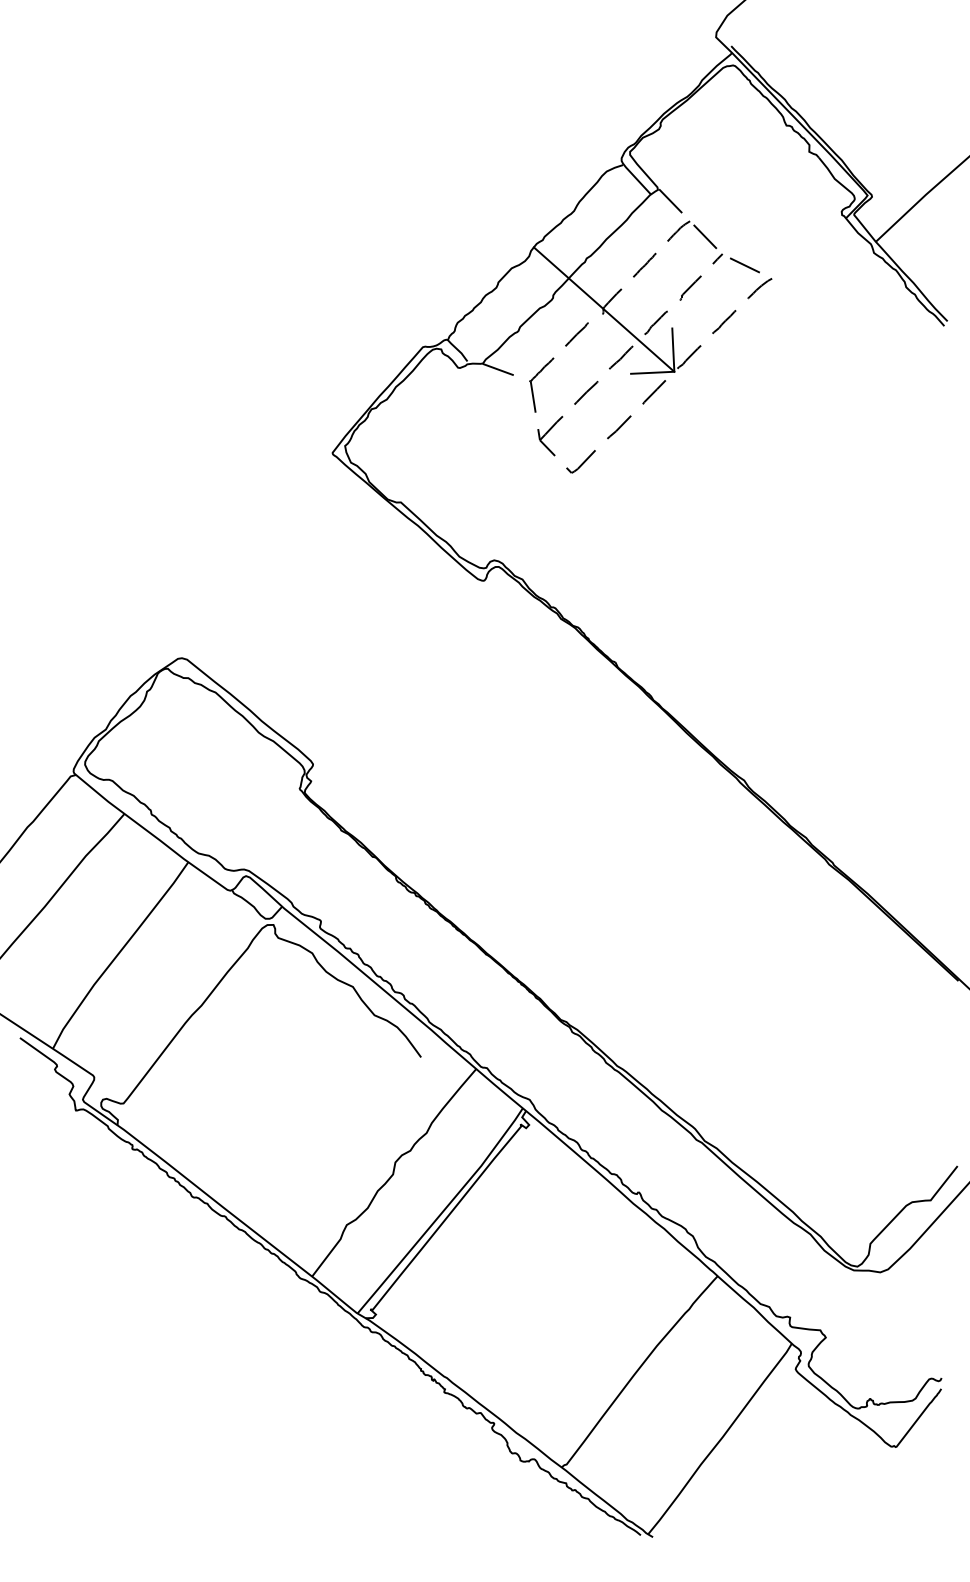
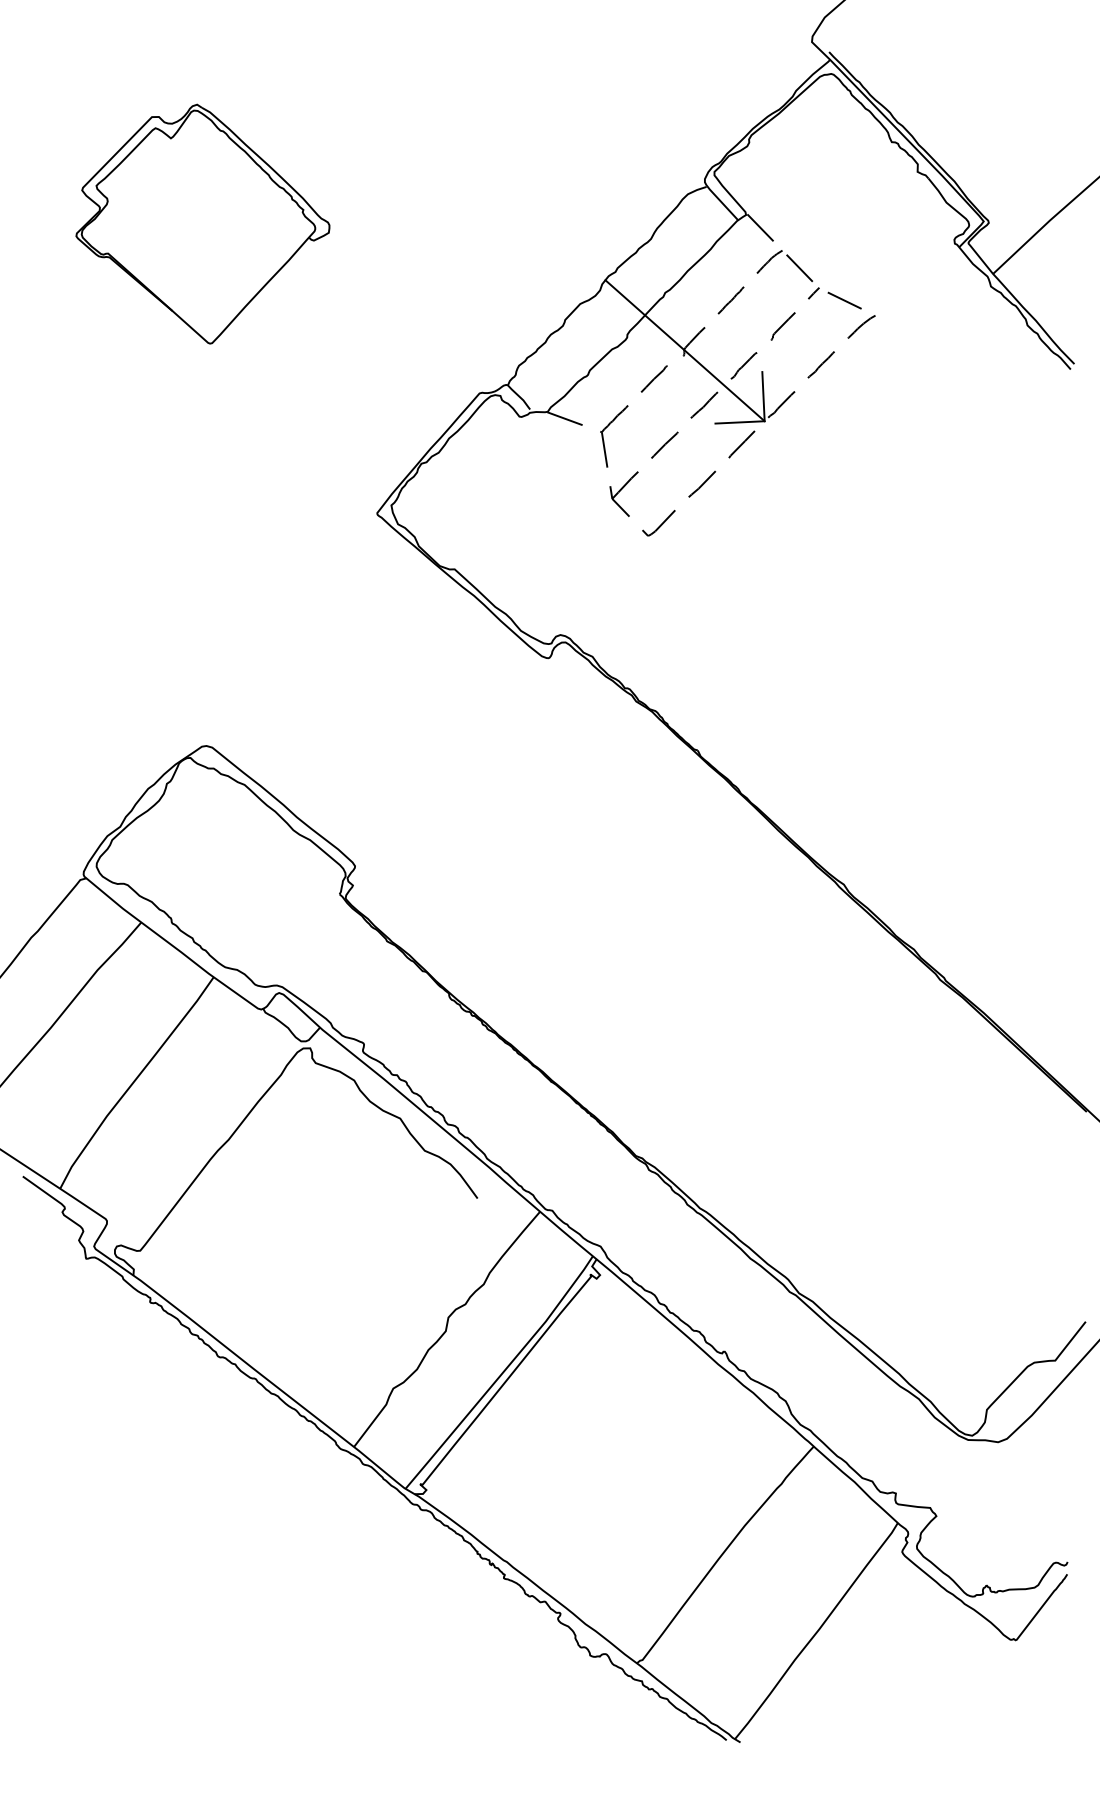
part: (178, 197) -> (202, 223), added

